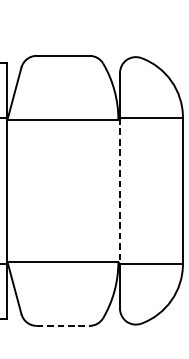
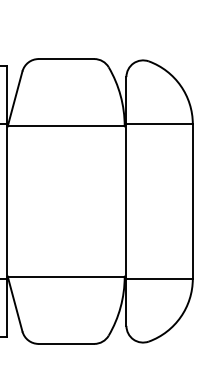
line: (120, 190) -> (126, 201), dashed -> solid
line: (63, 325) -> (66, 343), dashed -> solid

